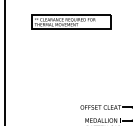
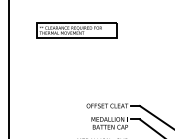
part: (70, 22) -> (76, 30), moved

